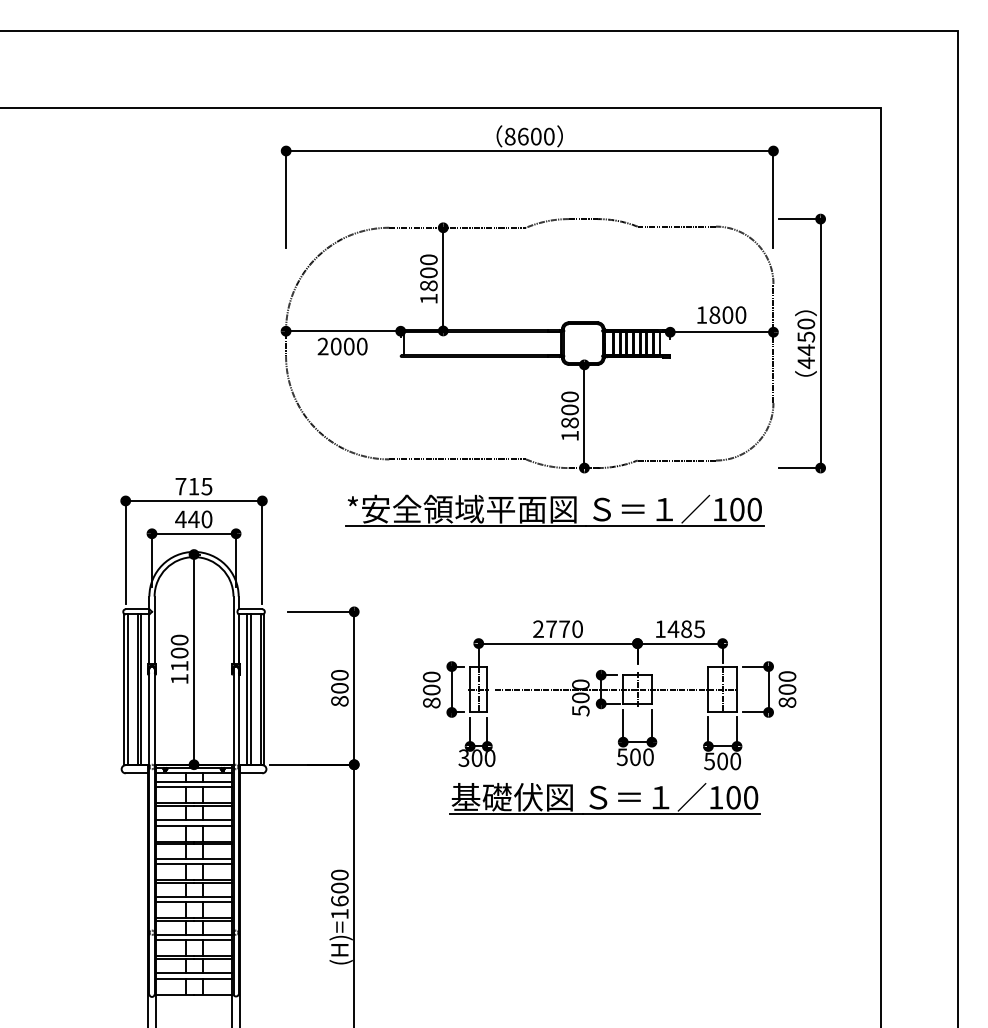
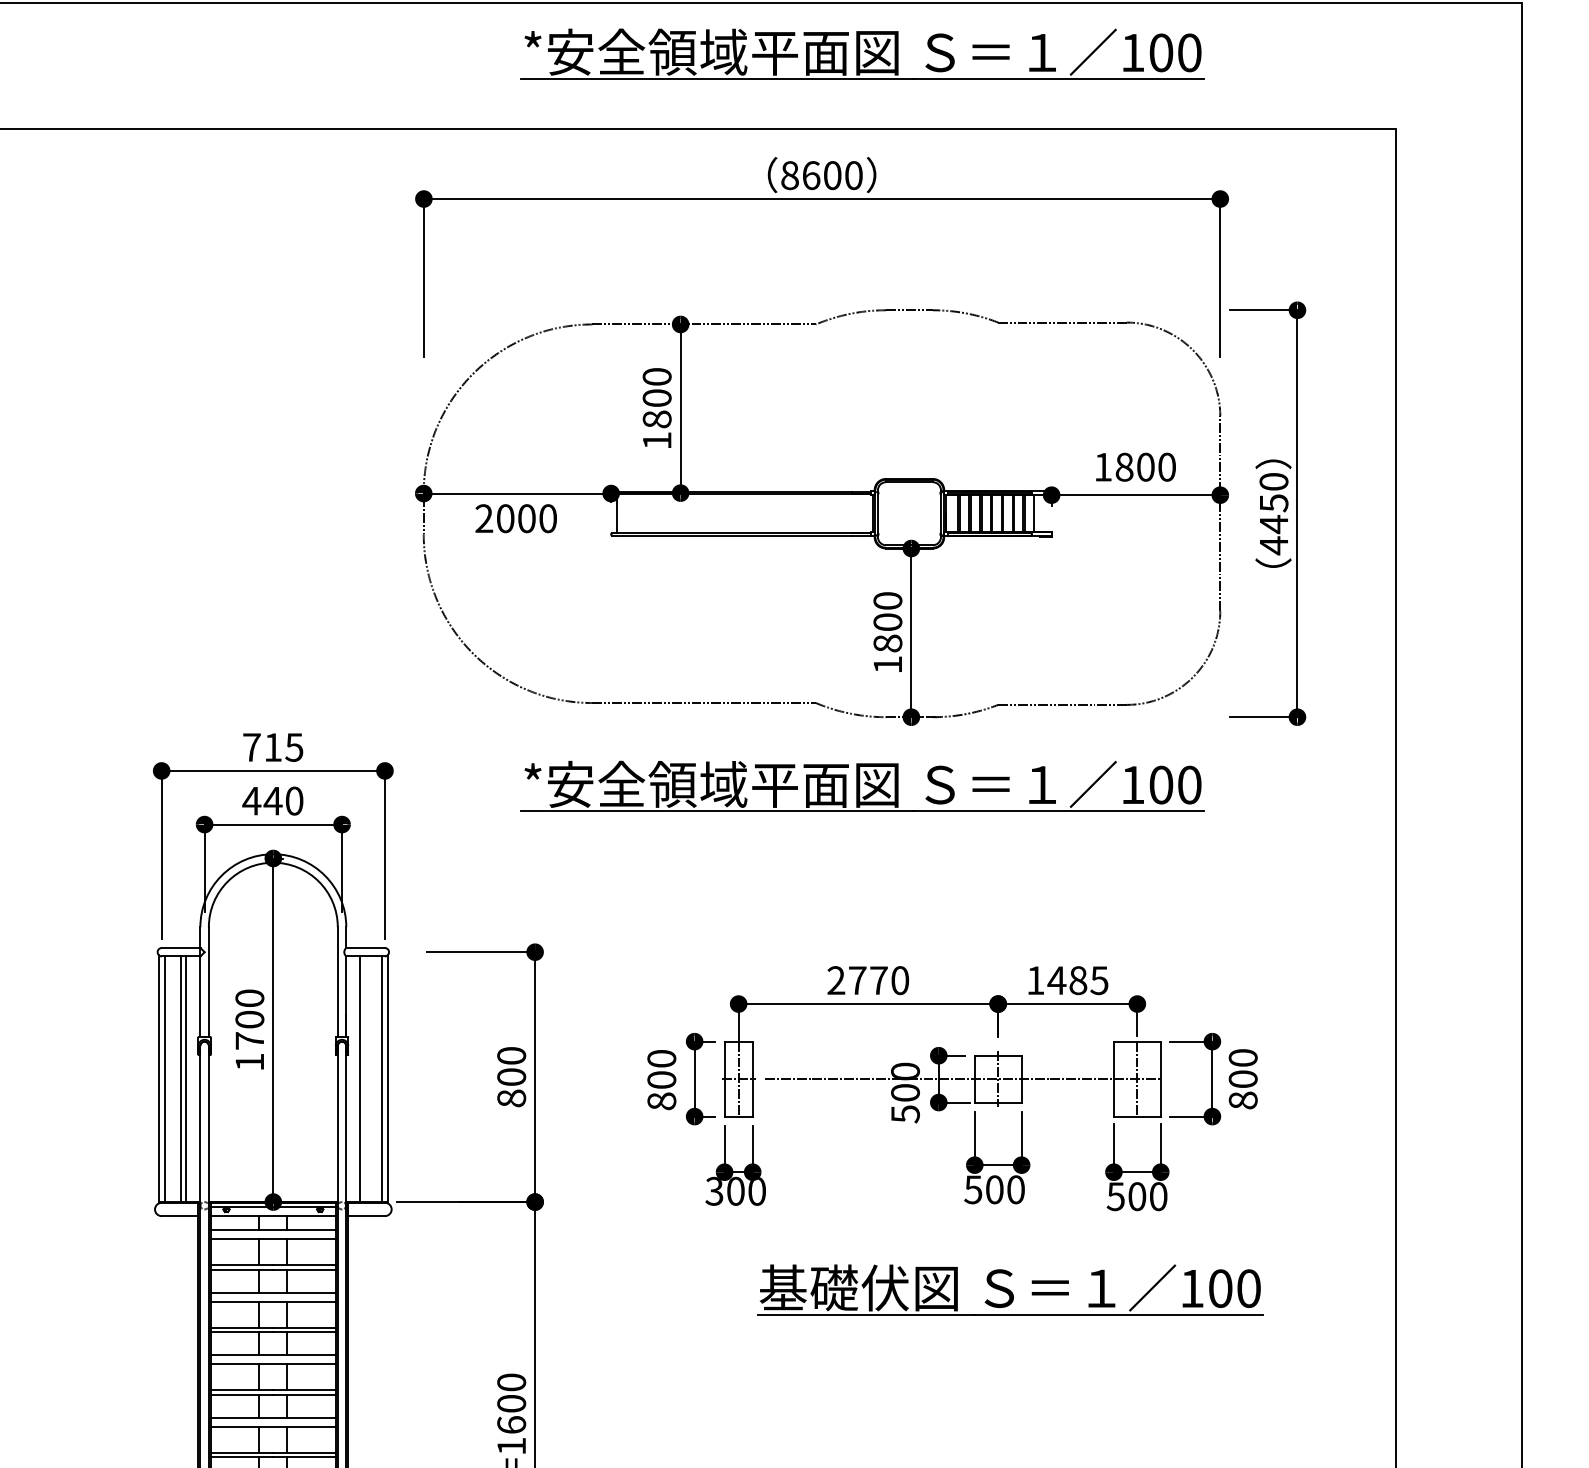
part: (554, 62) -> (862, 54), added
text: (179, 665) -> (249, 1039), 1100 -> 1700
line: (250, 689) -> (365, 1079), removed
part: (604, 798) -> (1009, 1289), moved

